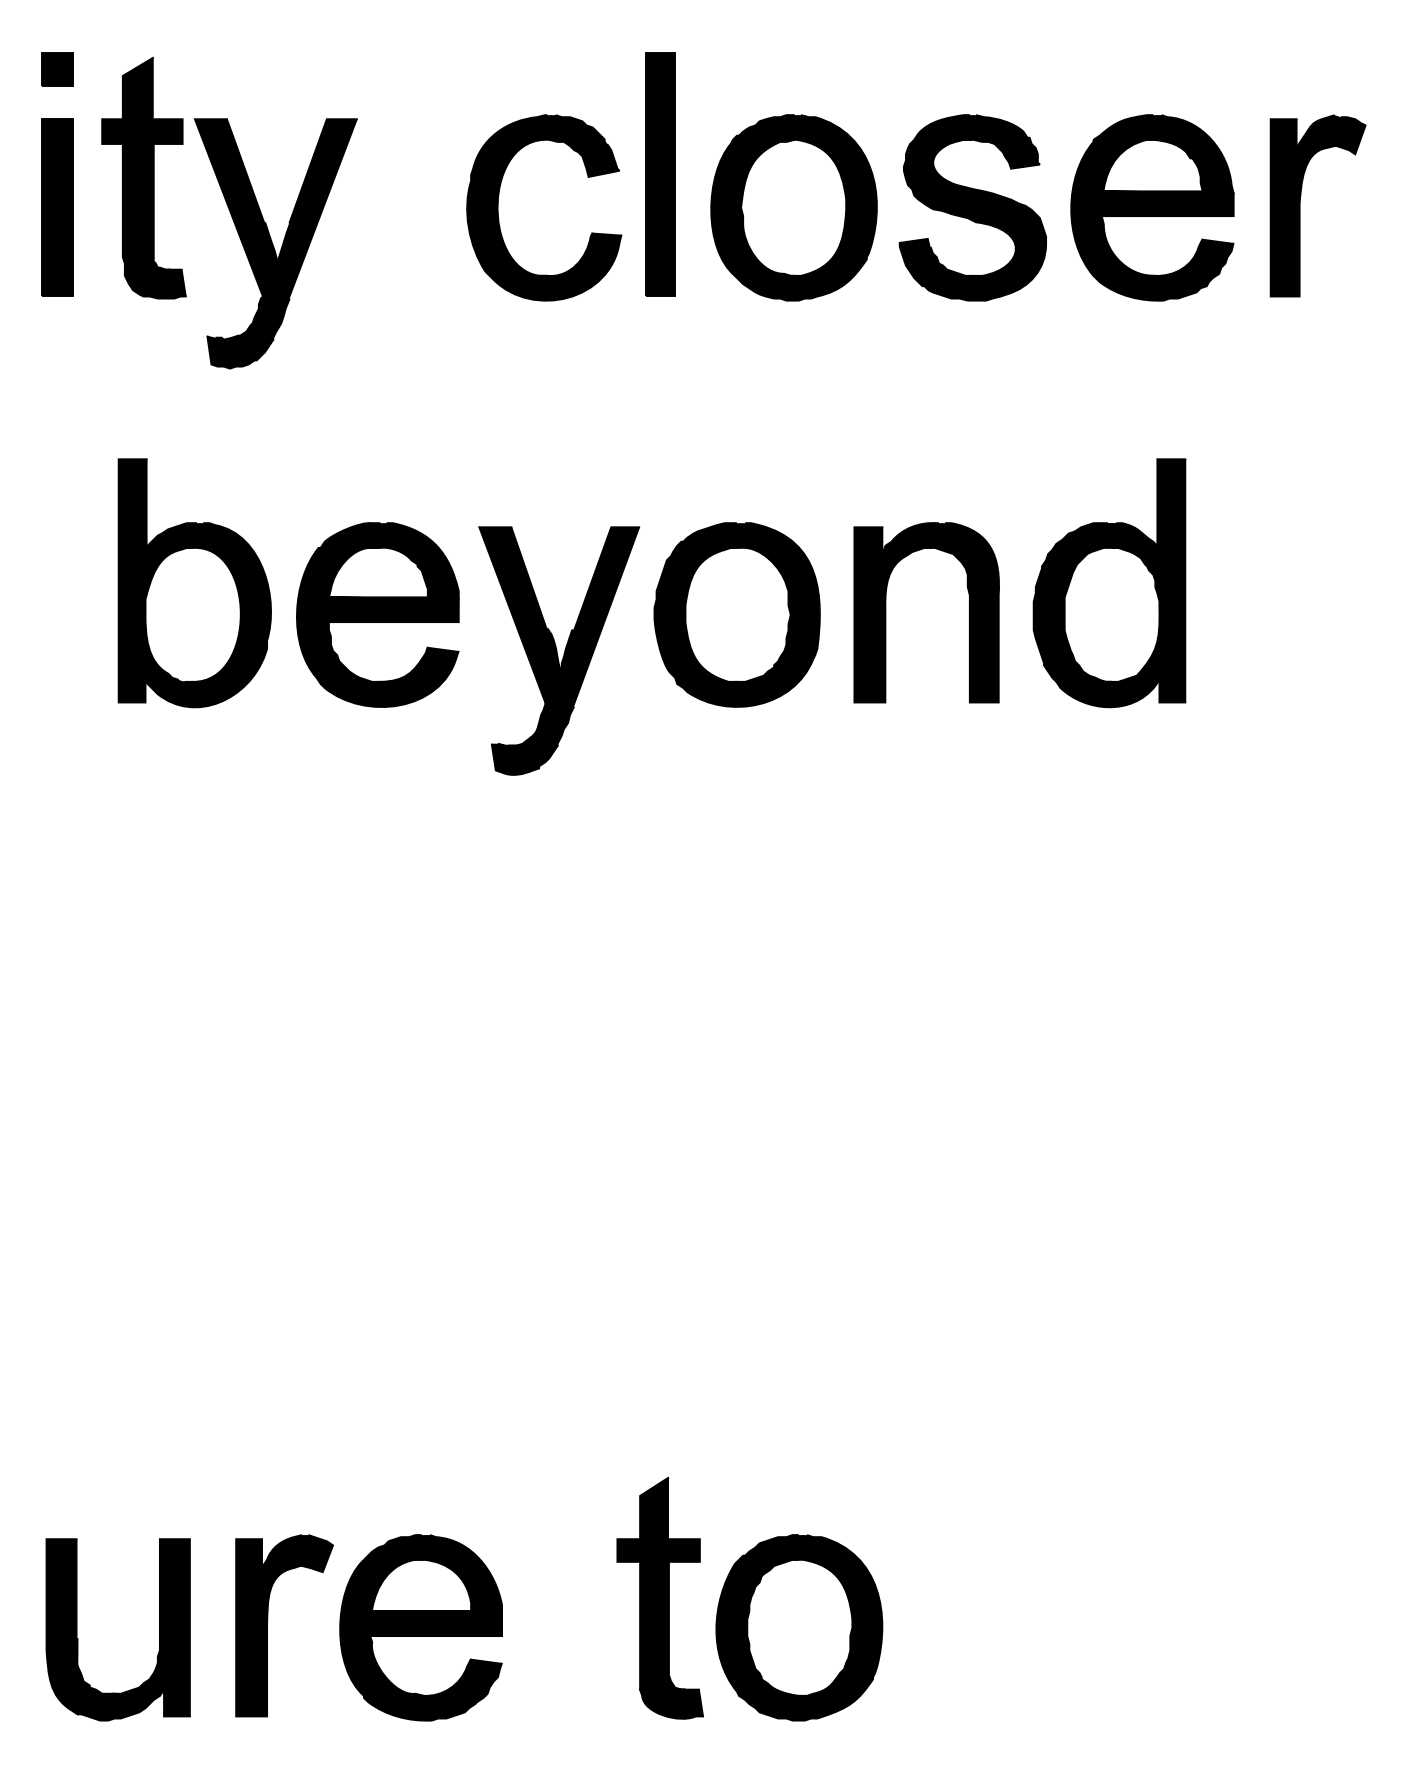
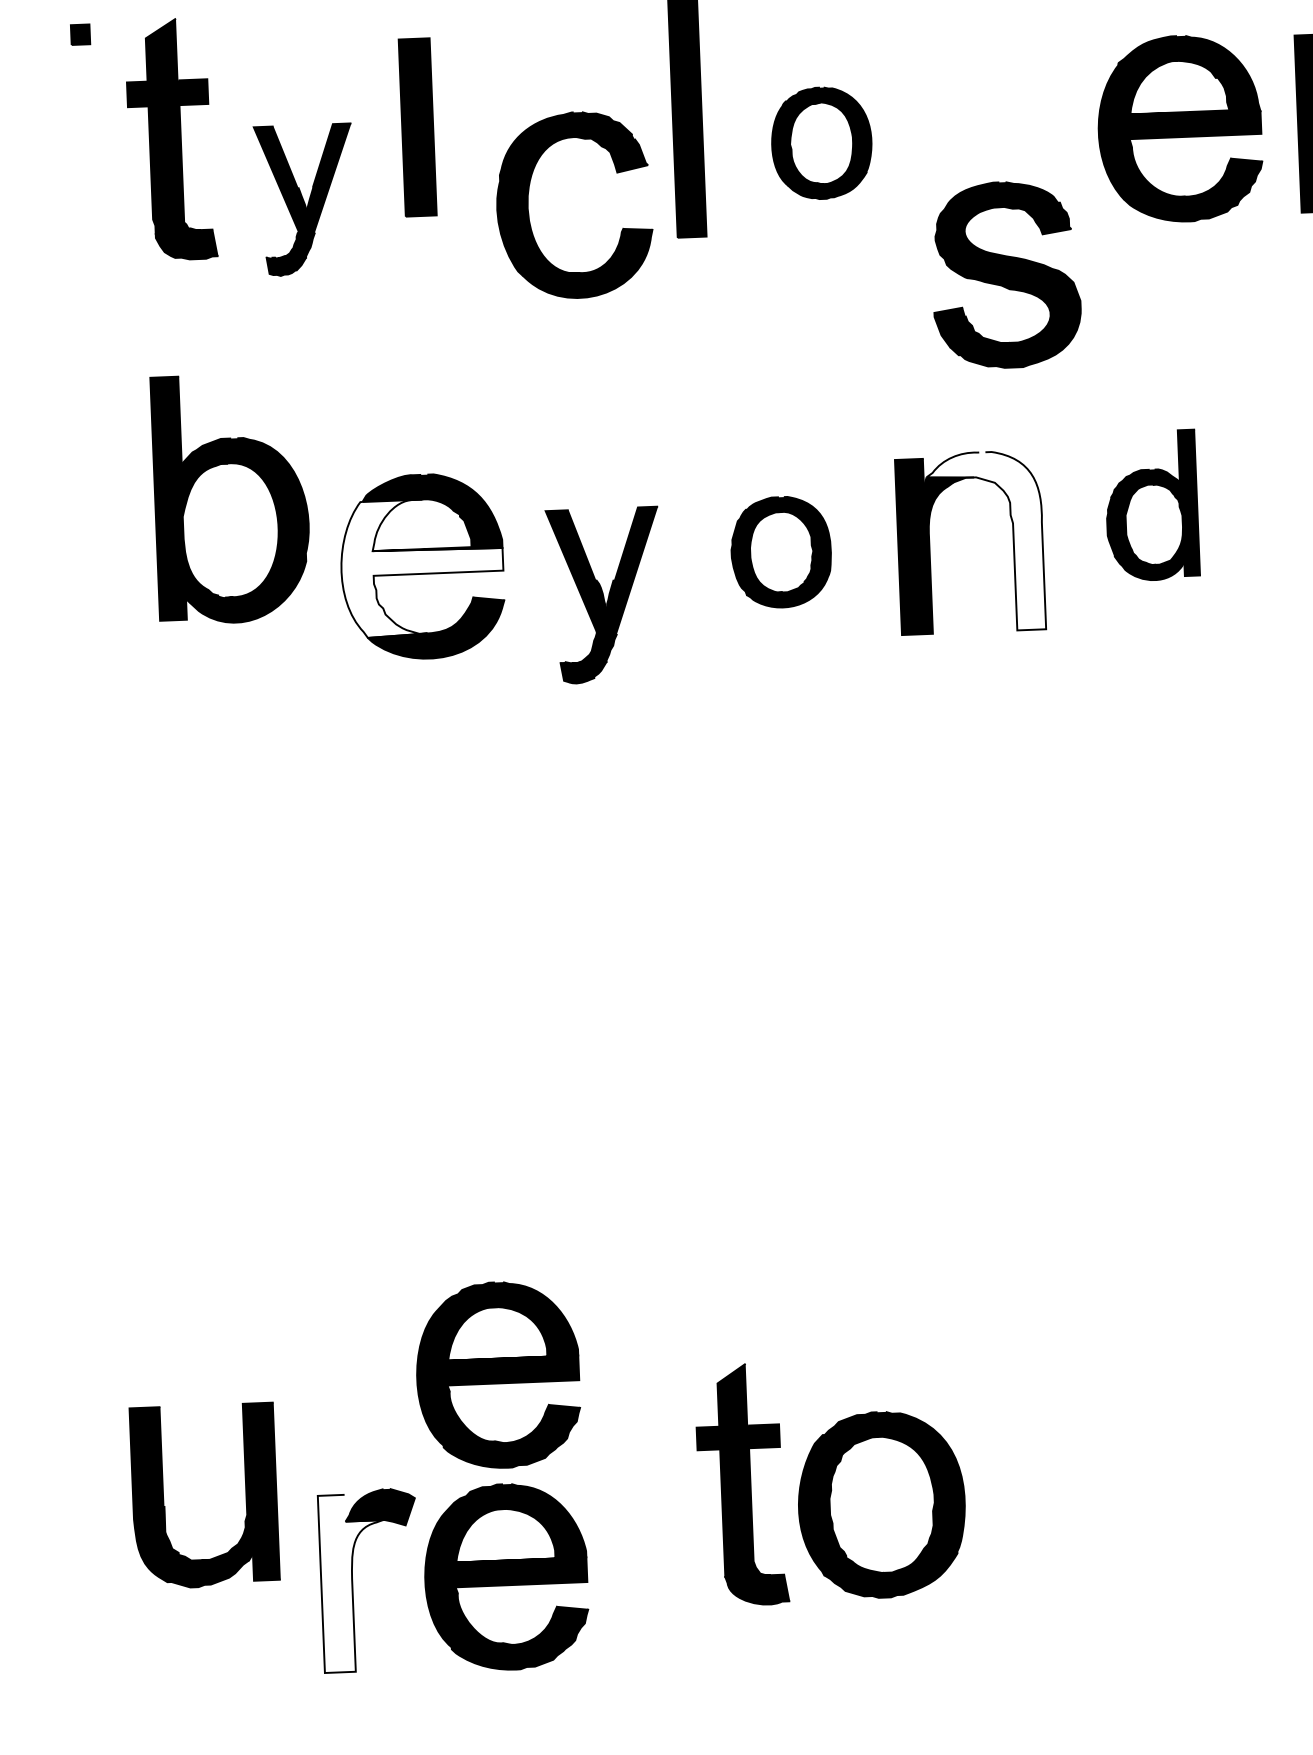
part: (57, 69) -> (80, 34), size x0.6
part: (57, 207) -> (417, 127), moved
part: (498, 207) -> (528, 206), moved
part: (793, 207) -> (821, 142), size x0.6
part: (972, 207) -> (1005, 274), moved
part: (275, 243) -> (305, 199), size x0.6
part: (194, 583) -> (231, 498), moved
part: (1109, 583) -> (1152, 505), size x0.6
fill: (941, 612) -> (985, 541), removed
part: (736, 614) -> (780, 551), size x0.6
fill: (377, 615) -> (421, 567), removed
part: (559, 650) -> (605, 594), size x0.7
part: (420, 1425) -> (497, 1374), added
part: (659, 1597) -> (741, 1484), moved
fill: (268, 1627) -> (353, 1582), removed
part: (799, 1627) -> (881, 1504), moved
part: (77, 1629) -> (164, 1497), moved

